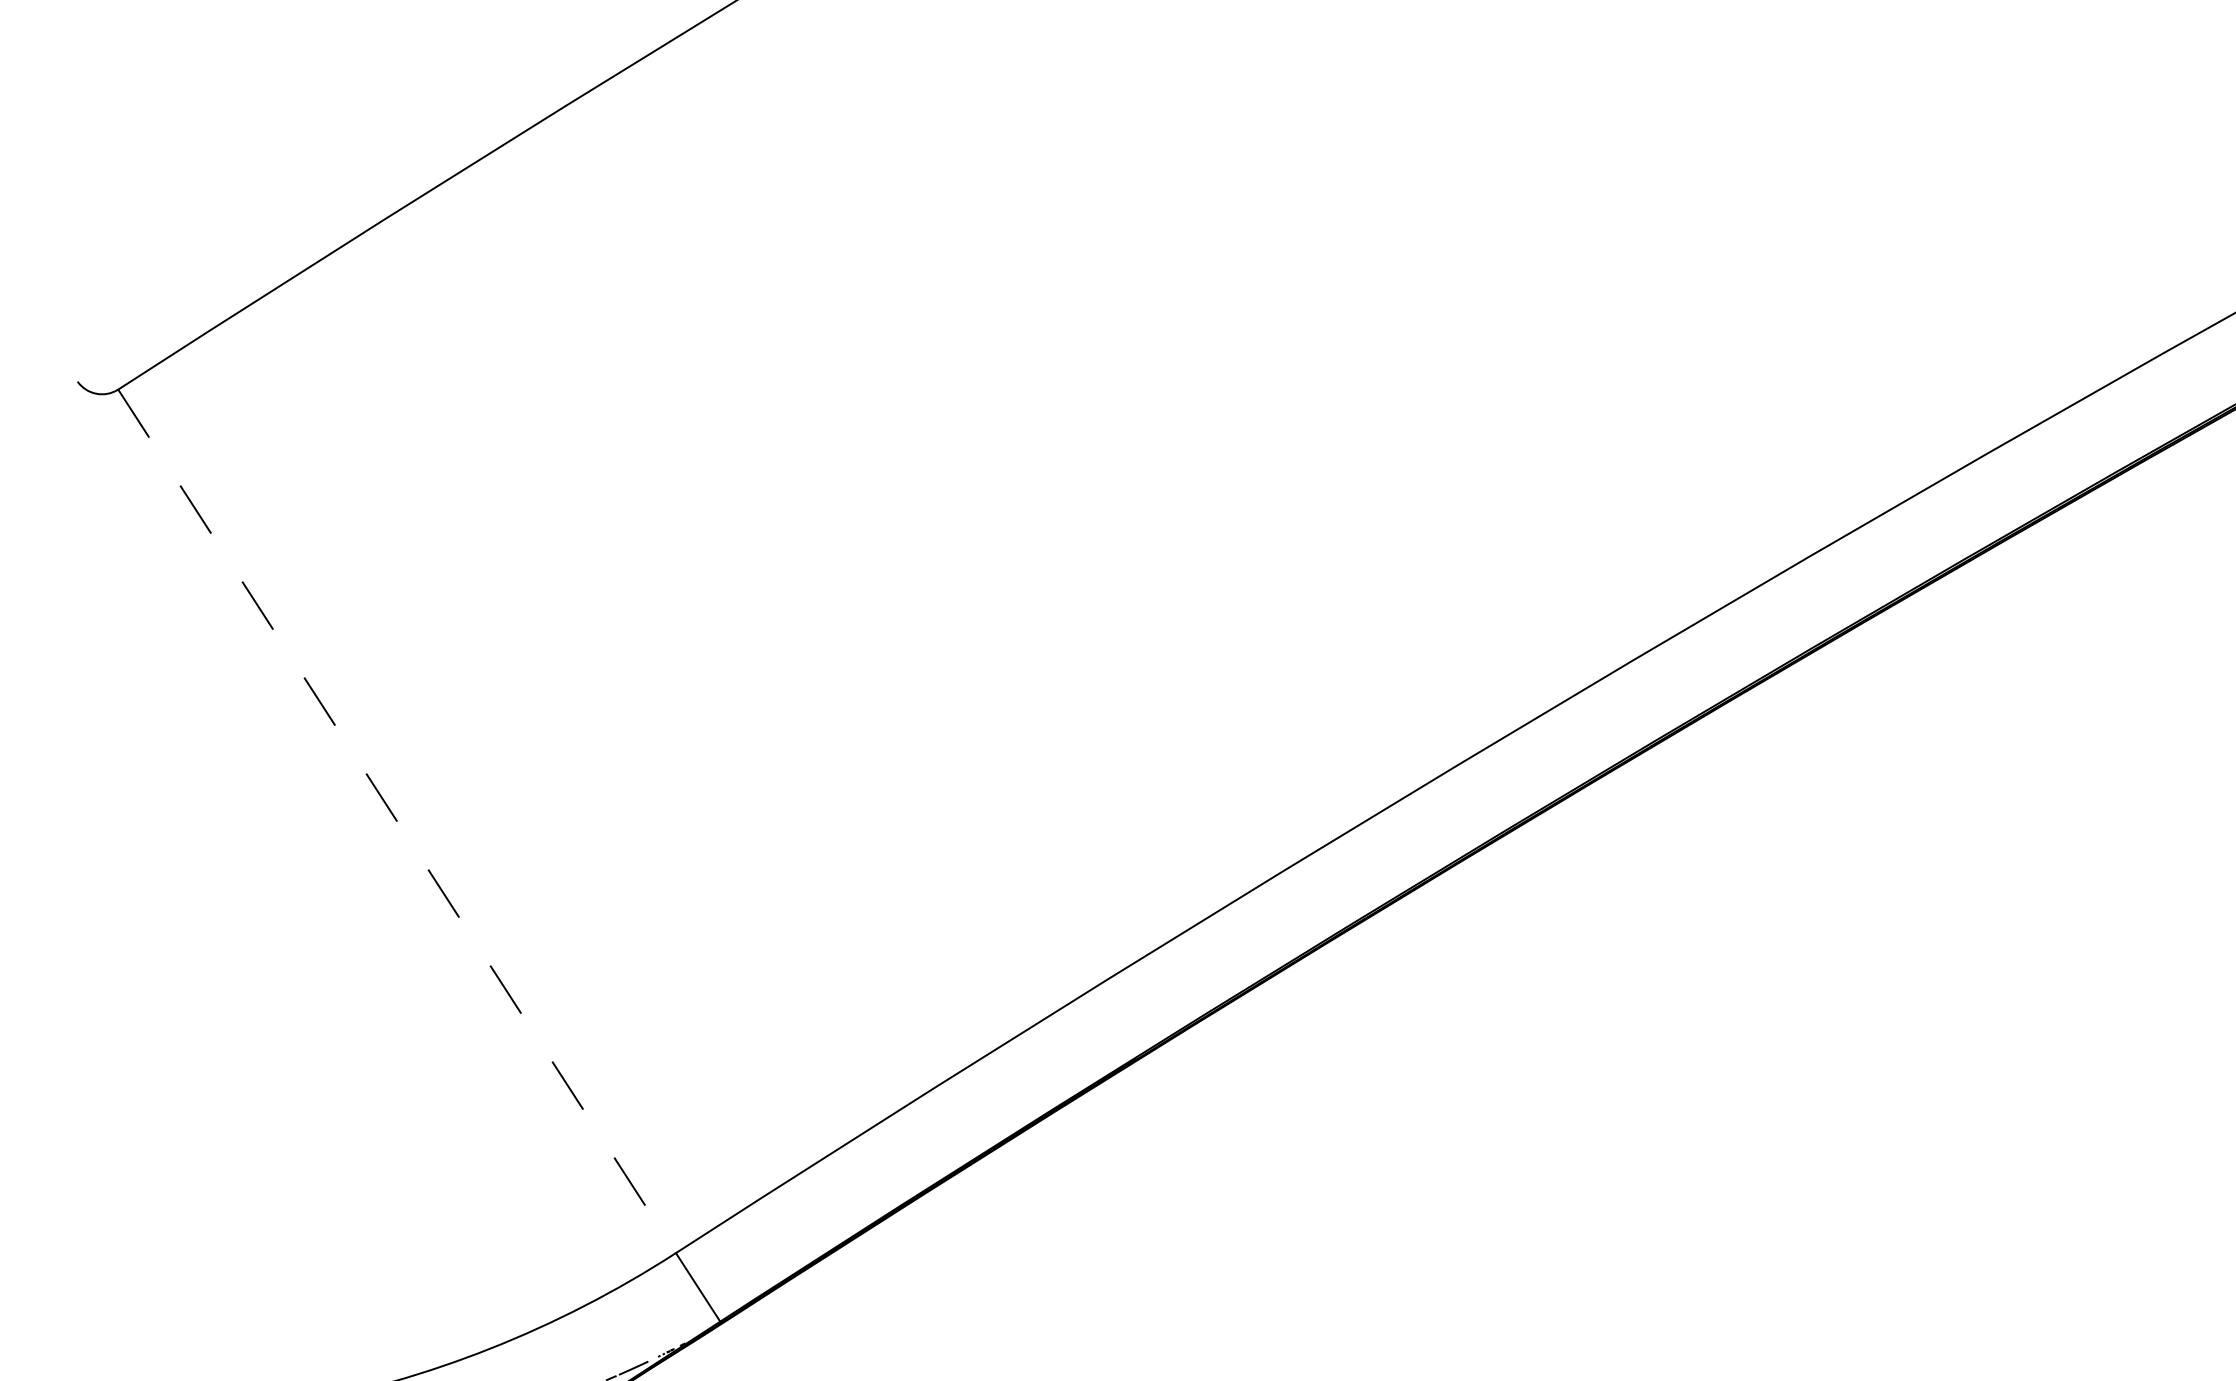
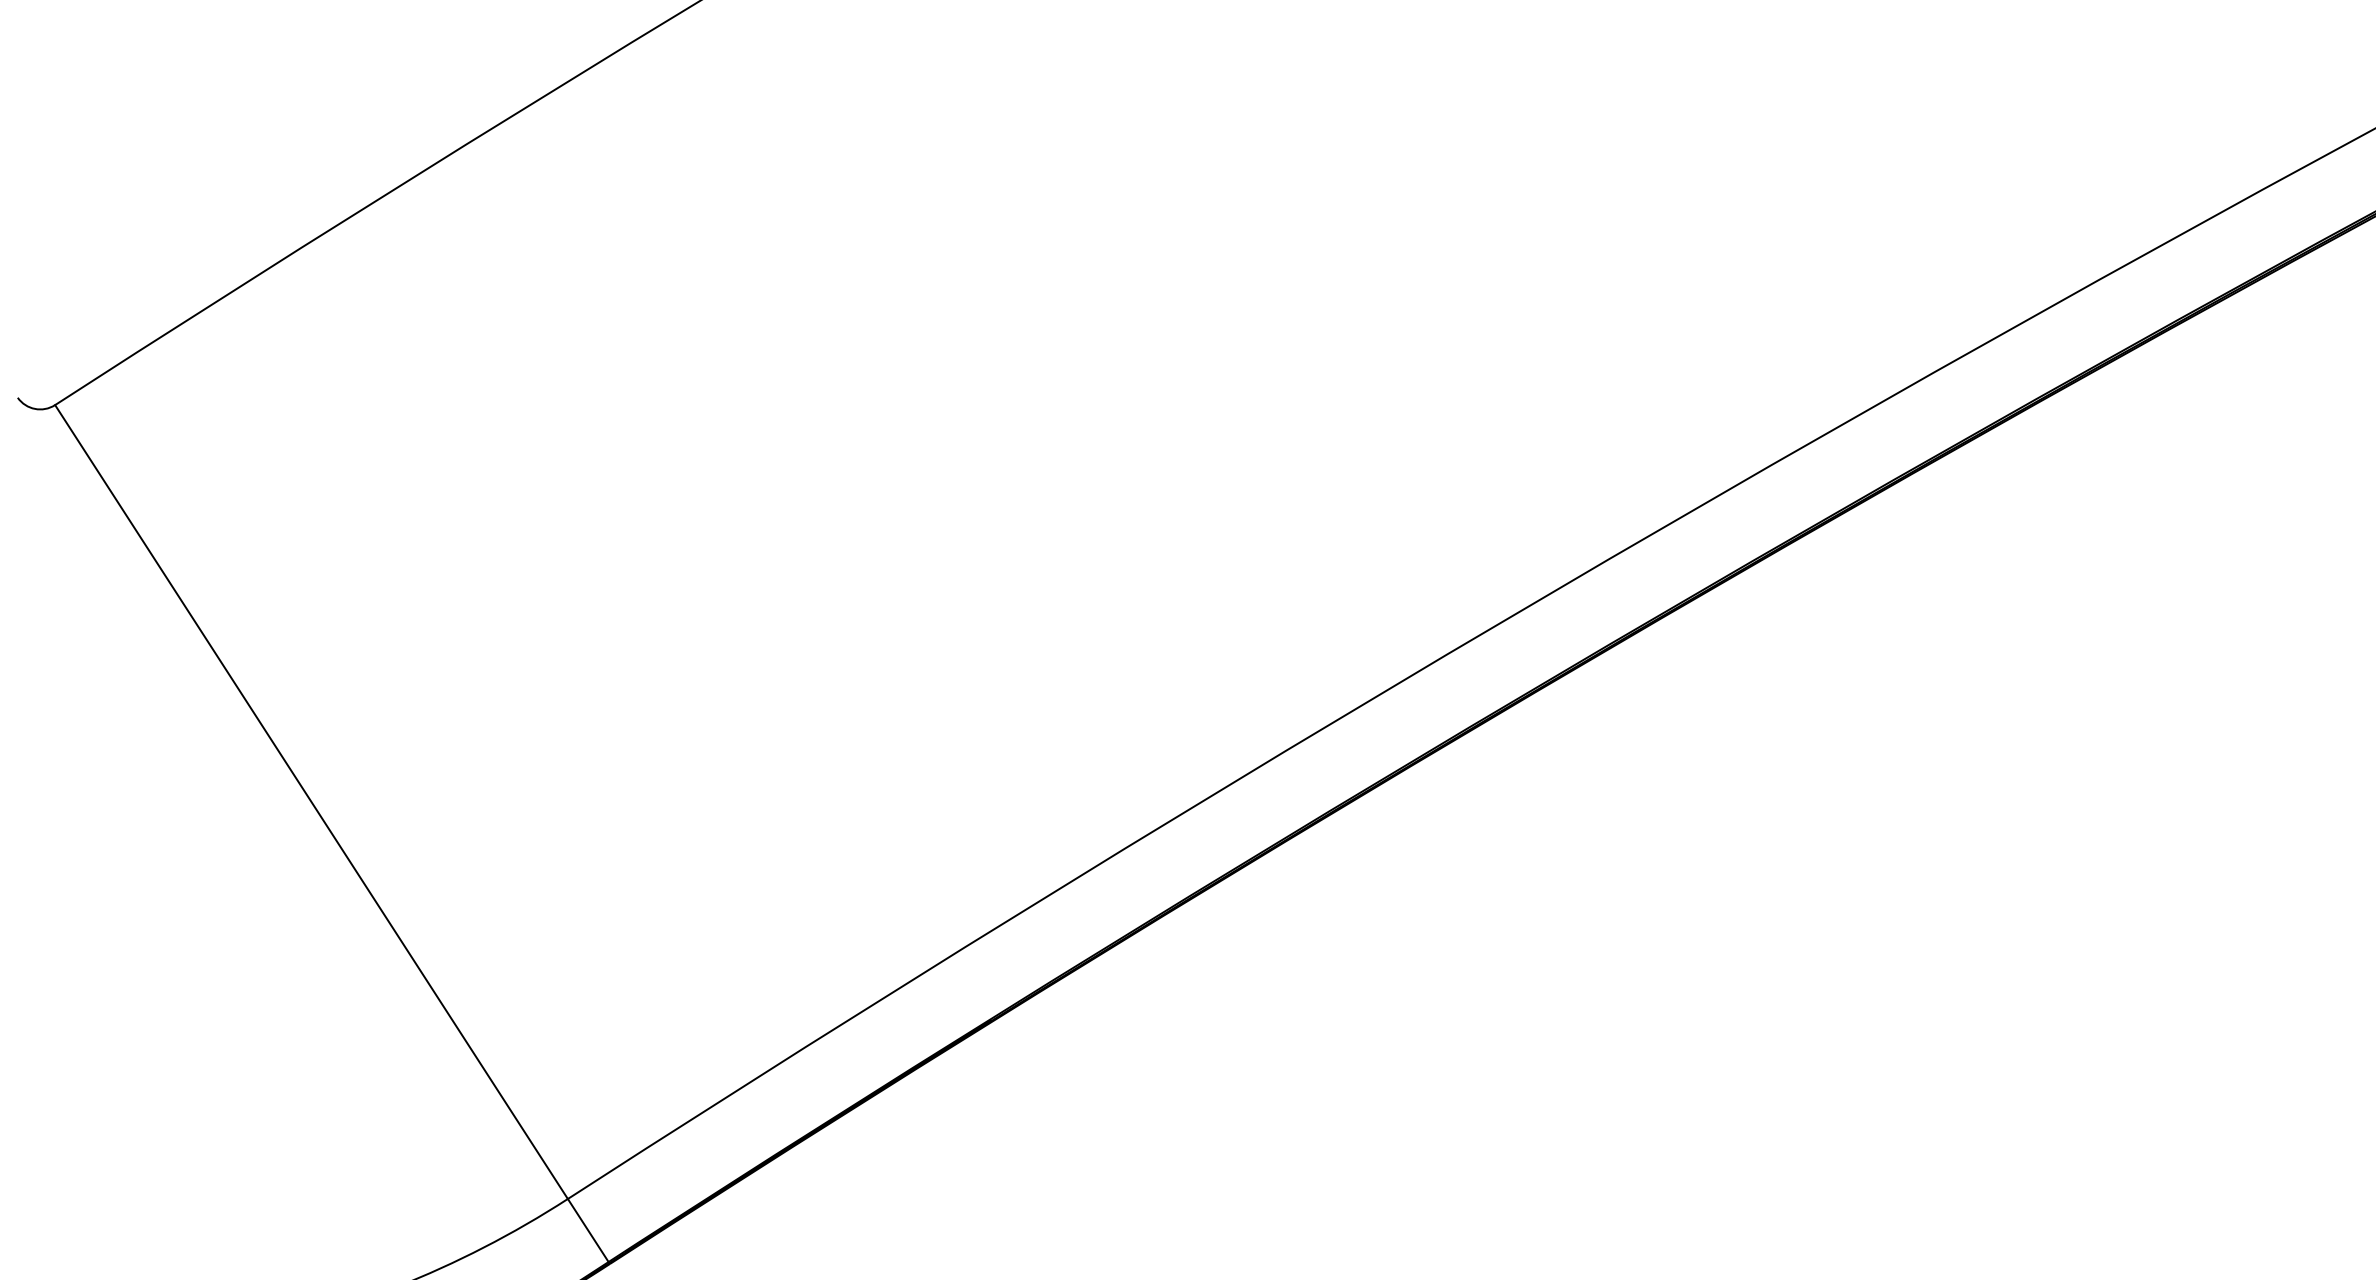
line: (397, 821) -> (311, 802), dashed -> solid

